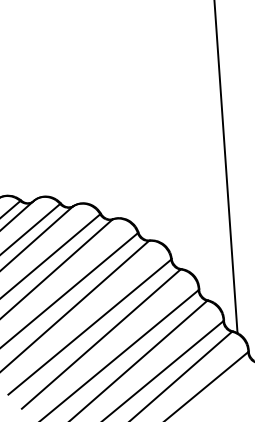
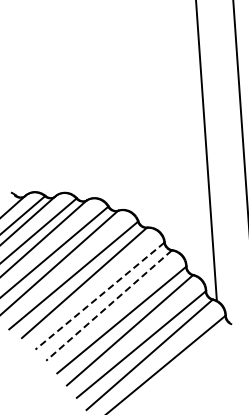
line: (89, 327) -> (99, 296), solid -> dashed
line: (101, 338) -> (109, 305), solid -> dashed

